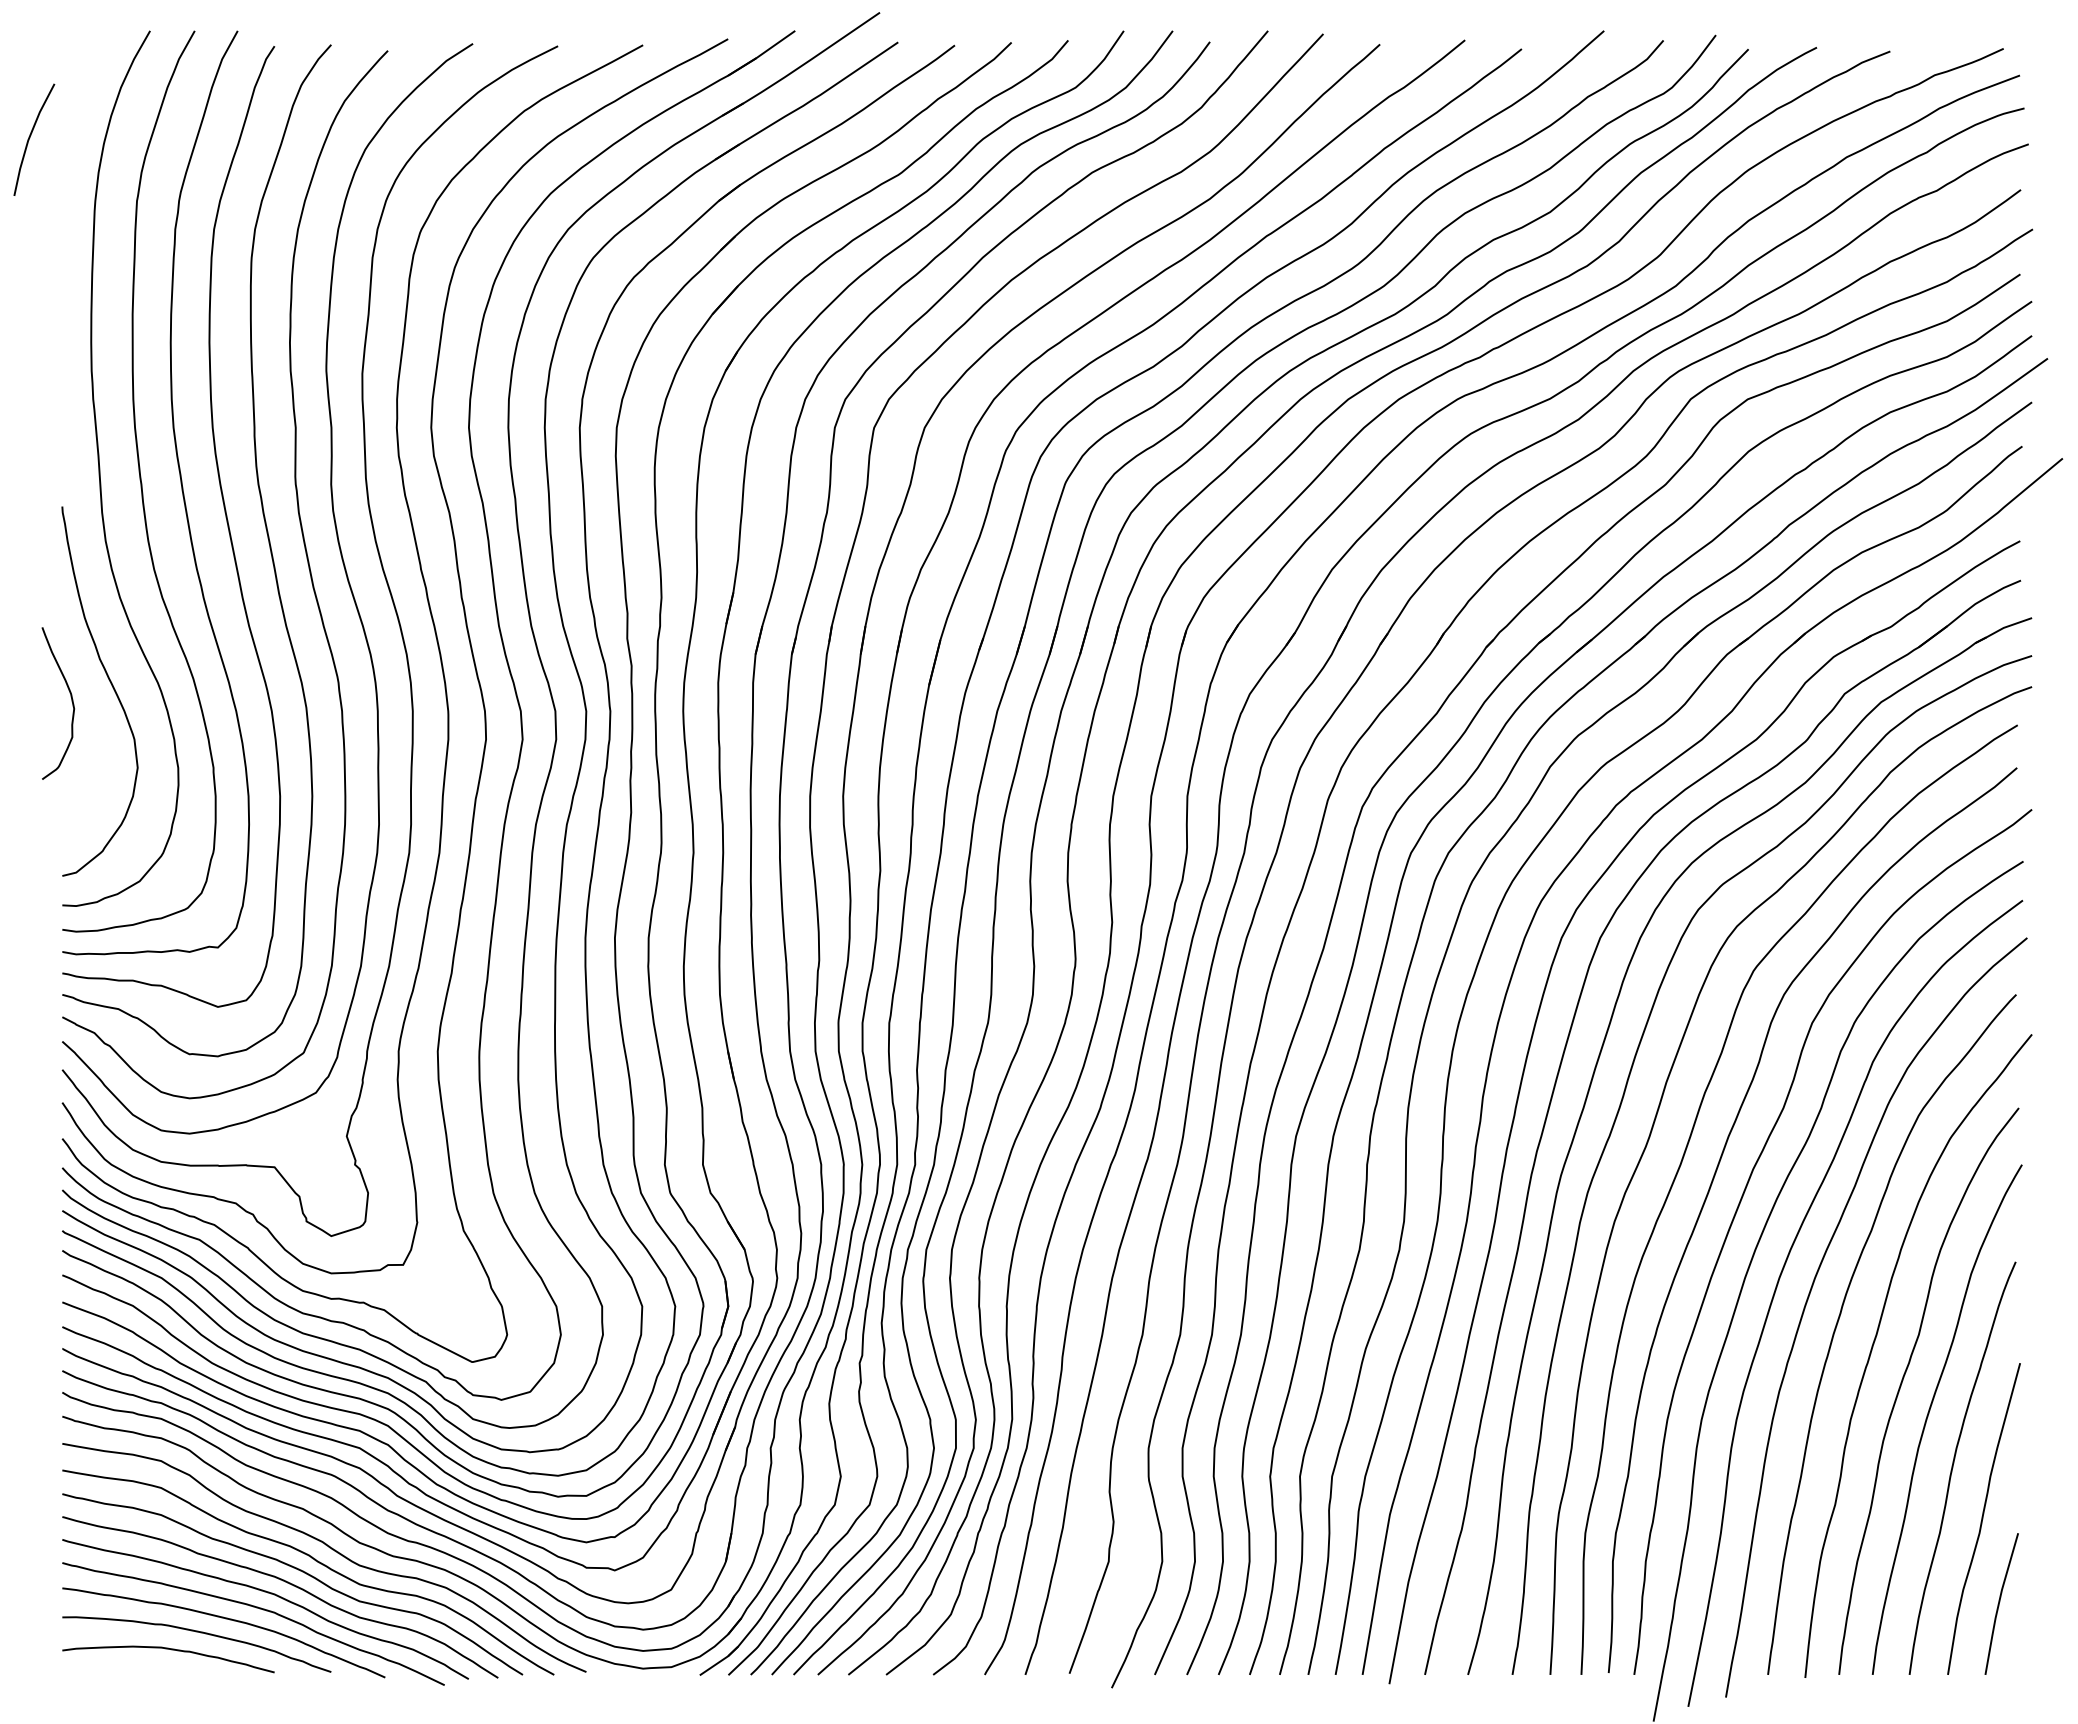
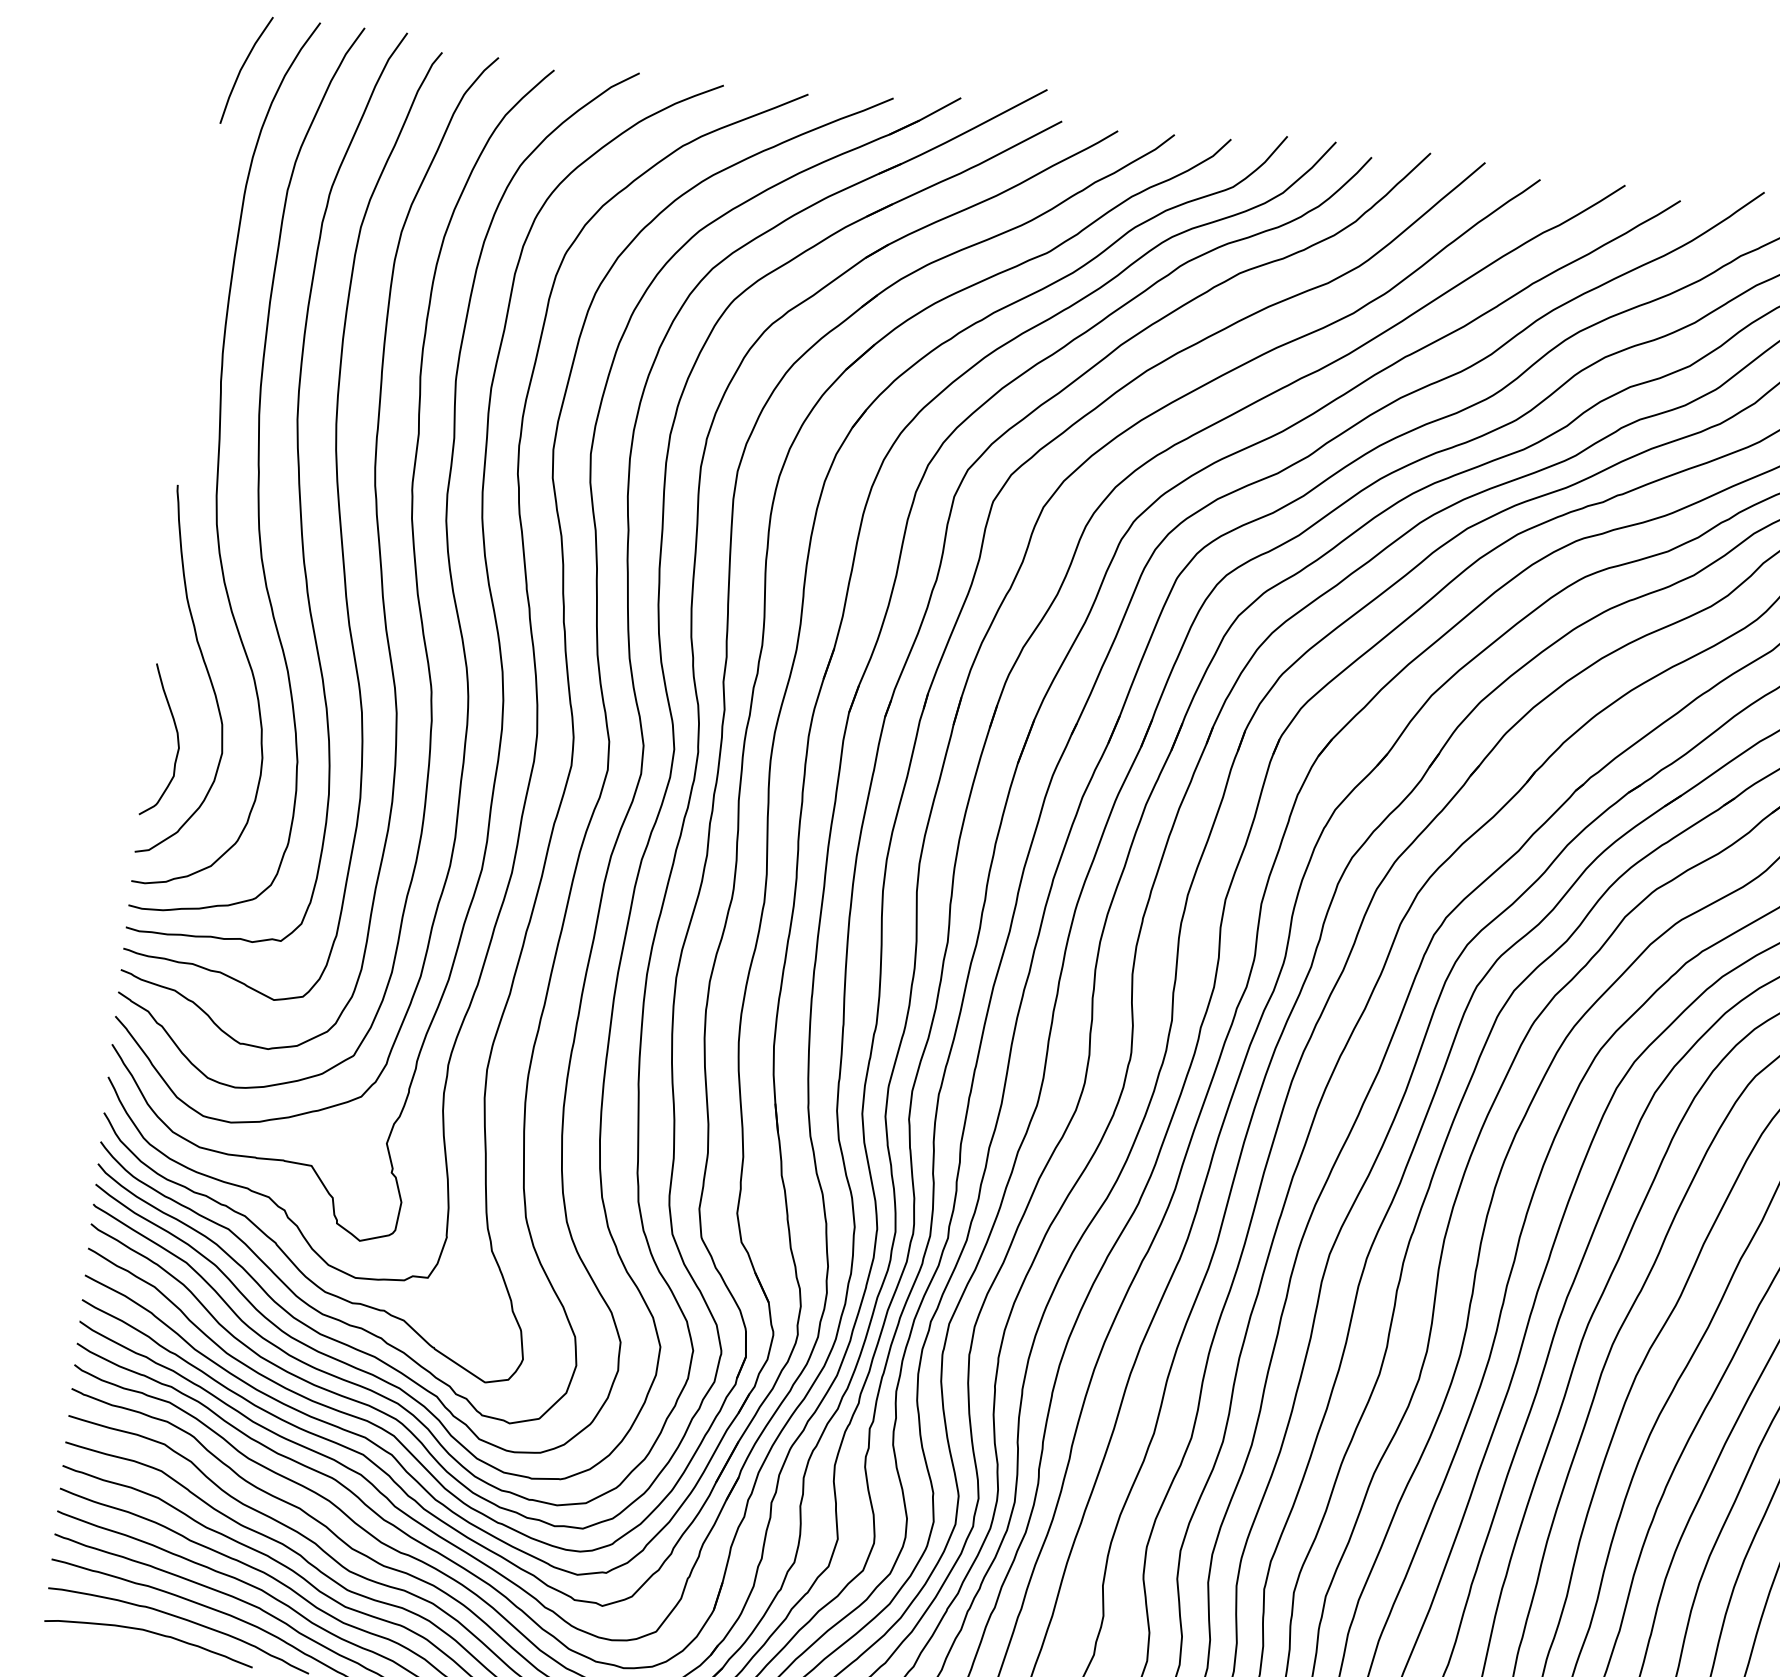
line: (30, 138) -> (242, 68), moved
curve: (71, 701) -> (177, 740), moved

